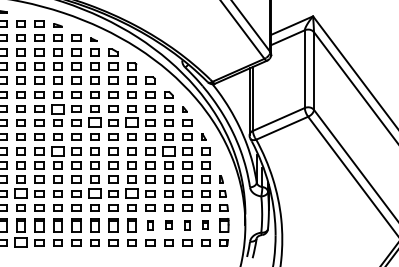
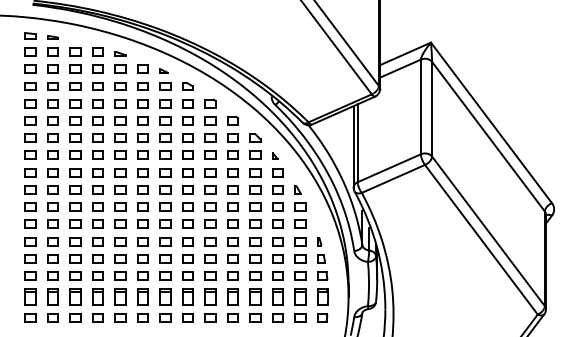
part: (58, 108) -> (120, 154), size x0.71
part: (95, 122) -> (165, 172), size x0.71
part: (132, 122) -> (210, 172), size x0.71
part: (58, 150) -> (120, 206), size x0.71
part: (168, 150) -> (255, 206), size x0.71
part: (21, 193) -> (75, 258), size x0.71
part: (95, 193) -> (165, 258), size x0.71
part: (132, 193) -> (210, 258), size x0.71
part: (150, 224) -> (232, 296), size x1.43
part: (168, 224) -> (255, 296), size x1.67
part: (187, 224) -> (277, 296), size x1.43
part: (205, 224) -> (300, 296), size x1.67
part: (21, 242) -> (75, 317), size x0.71

